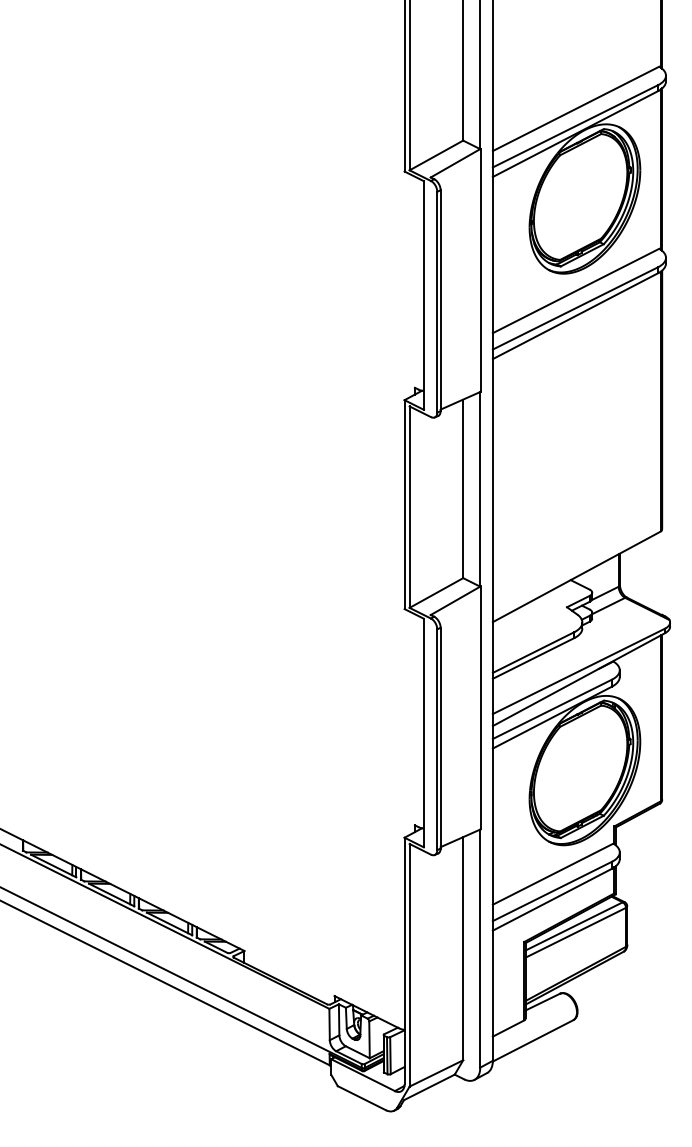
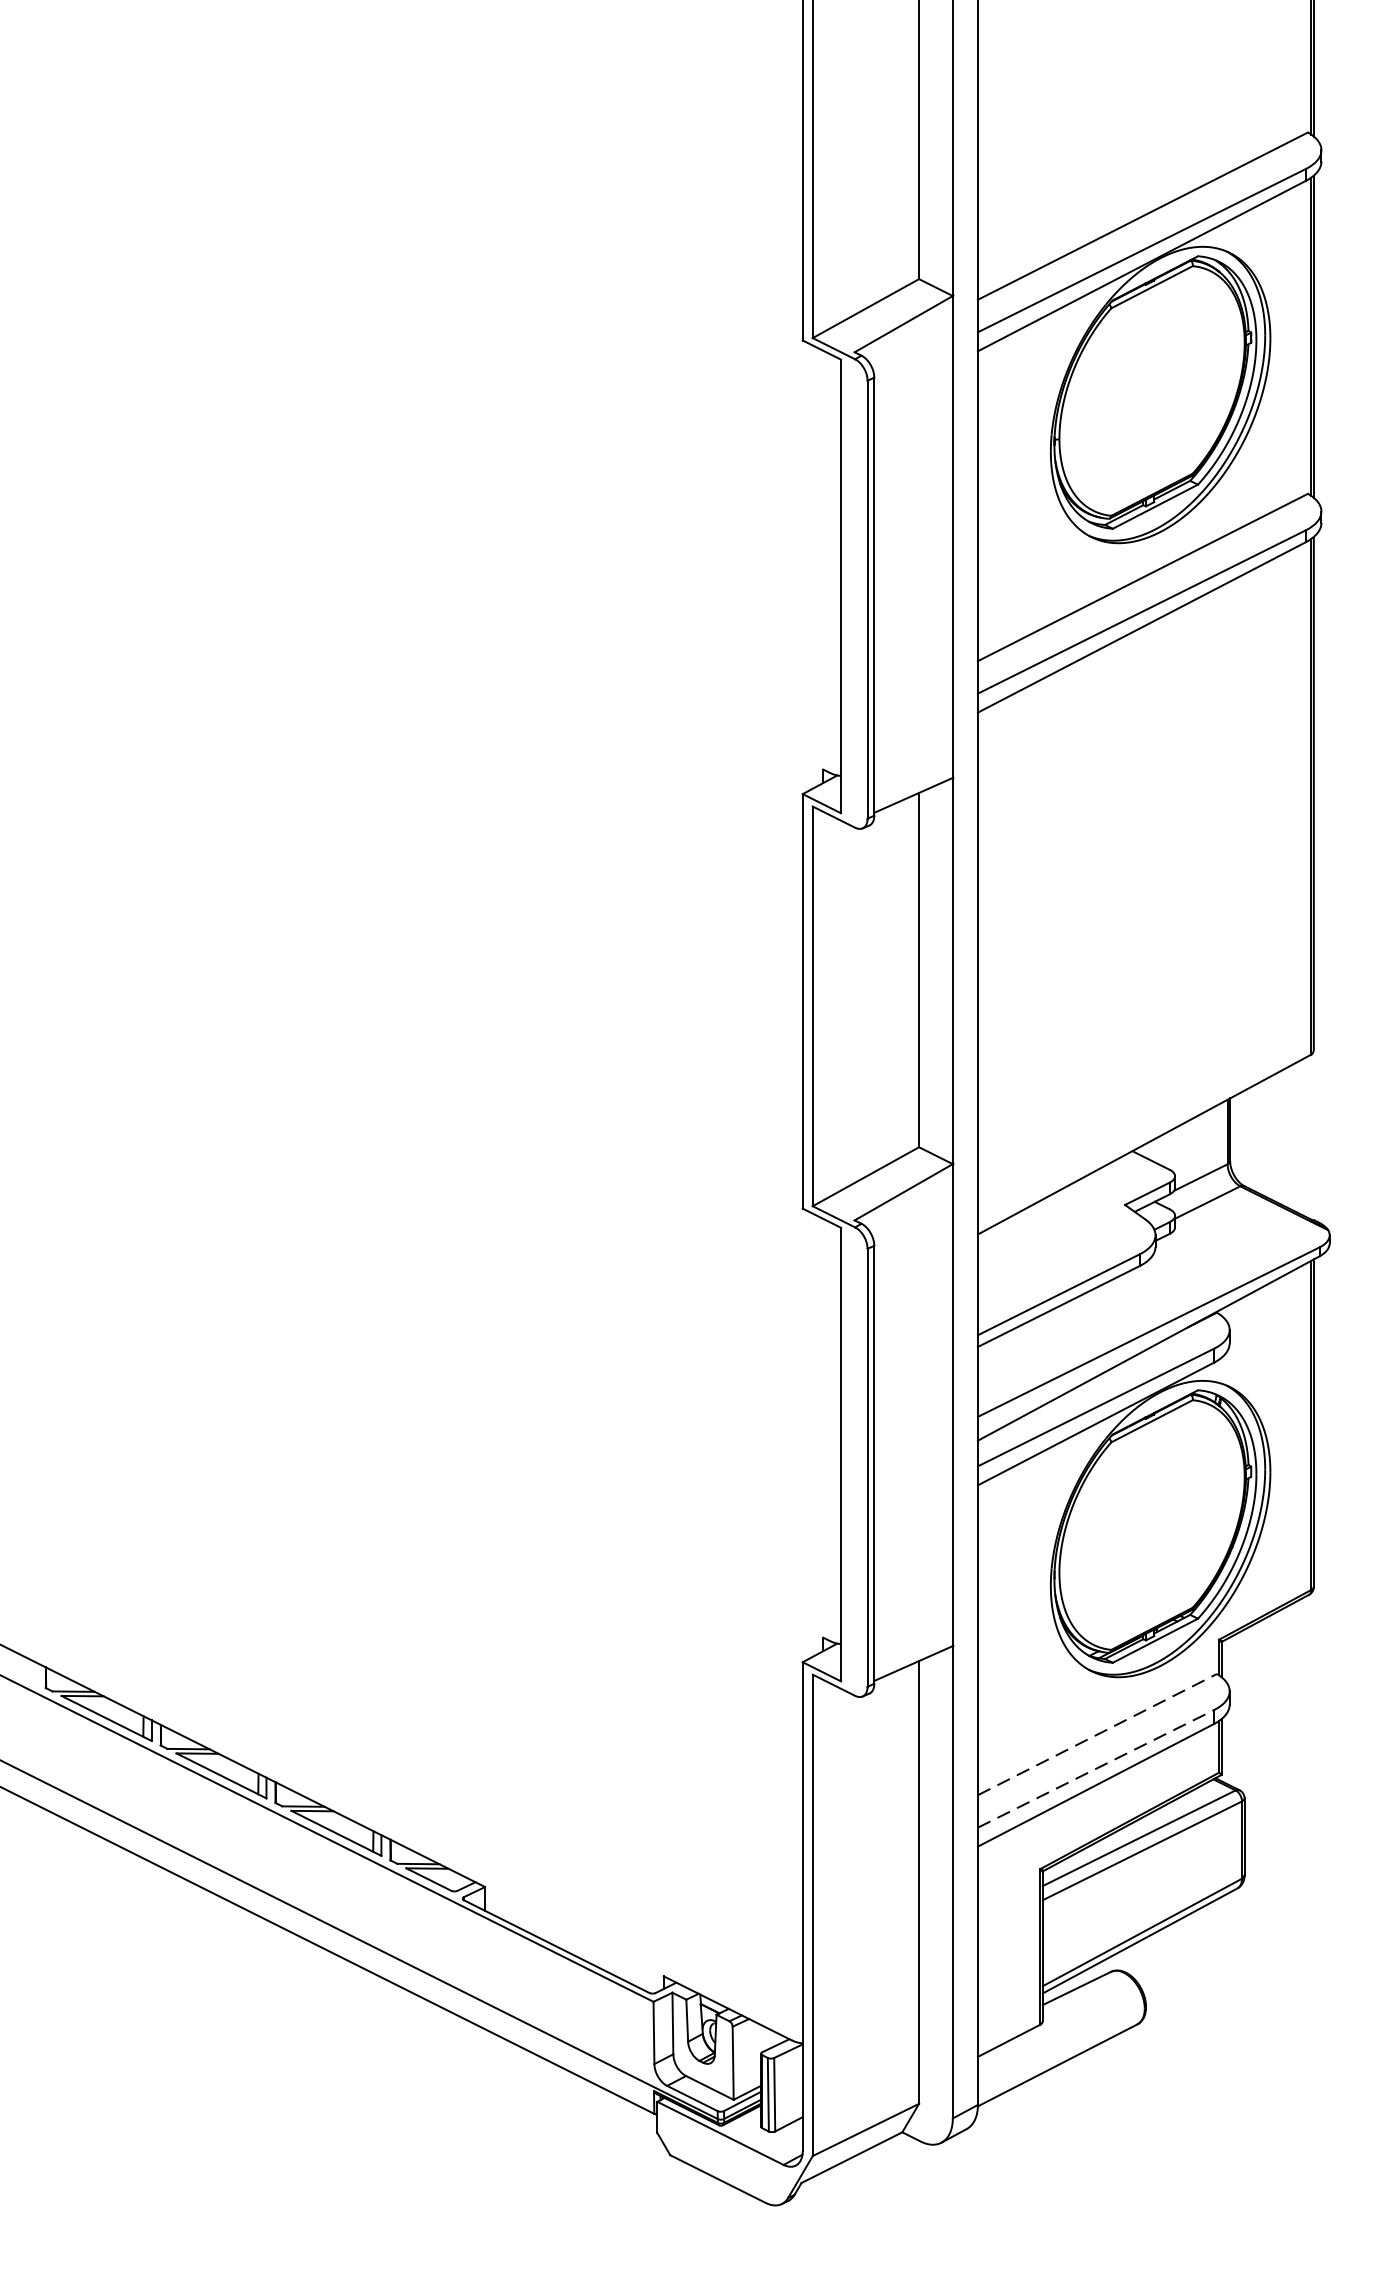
line: (553, 874) -> (1098, 1735), solid -> dashed
line: (552, 891) -> (1096, 1768), solid -> dashed

